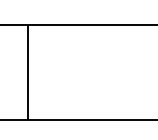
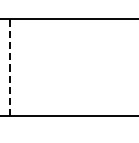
line: (28, 73) -> (10, 68), solid -> dashed

